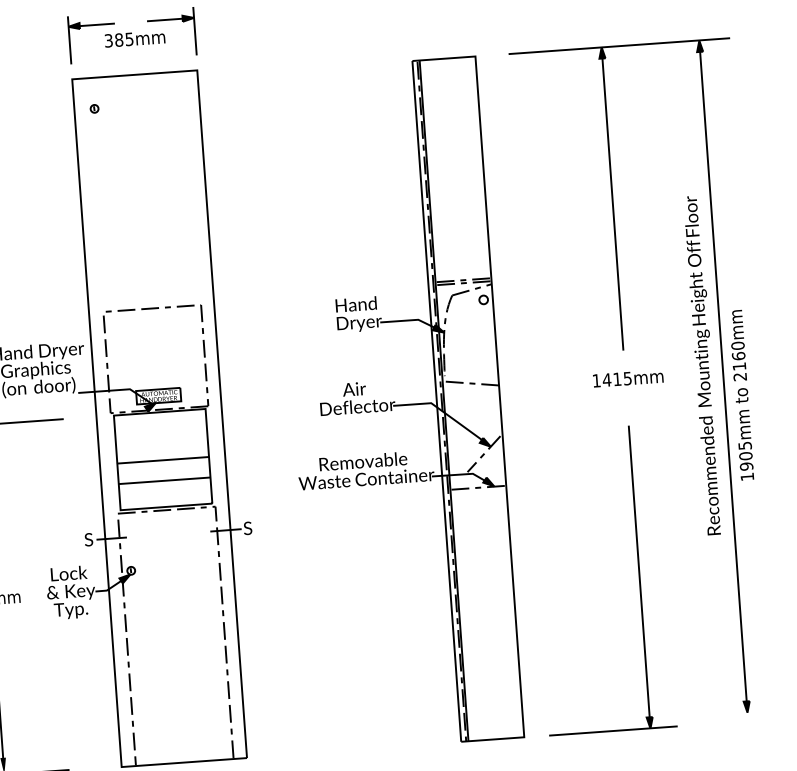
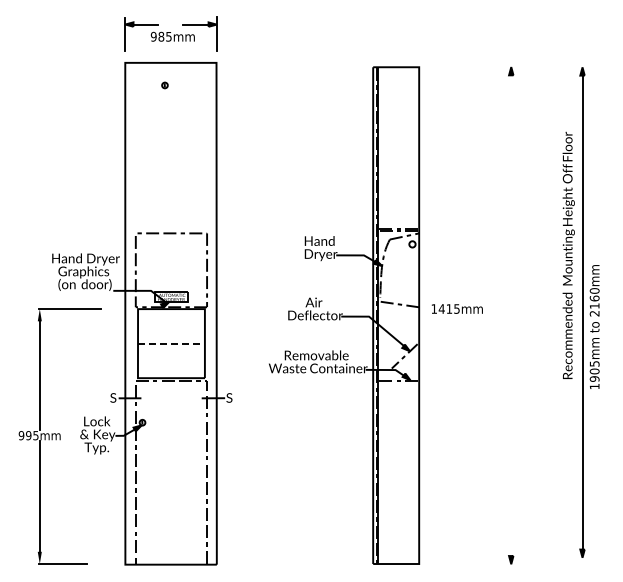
text: (108, 40) -> (153, 36), 385mm -> 985mm
line: (619, 46) -> (524, 67), removed
part: (93, 108) -> (164, 85), moved
line: (613, 201) -> (511, 179), removed
text: (703, 364) -> (568, 254), moved
text: (627, 377) -> (456, 308), moved
line: (163, 460) -> (171, 344), solid -> dashed
line: (164, 481) -> (171, 359), removed
line: (639, 572) -> (511, 450), removed
line: (613, 731) -> (484, 564), removed

